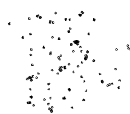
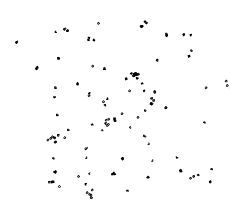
part: (34, 16) -> (61, 29), size x0.6
part: (67, 25) -> (186, 45), moved
part: (26, 35) -> (46, 62), size x1.6
part: (109, 80) -> (193, 169), moved

